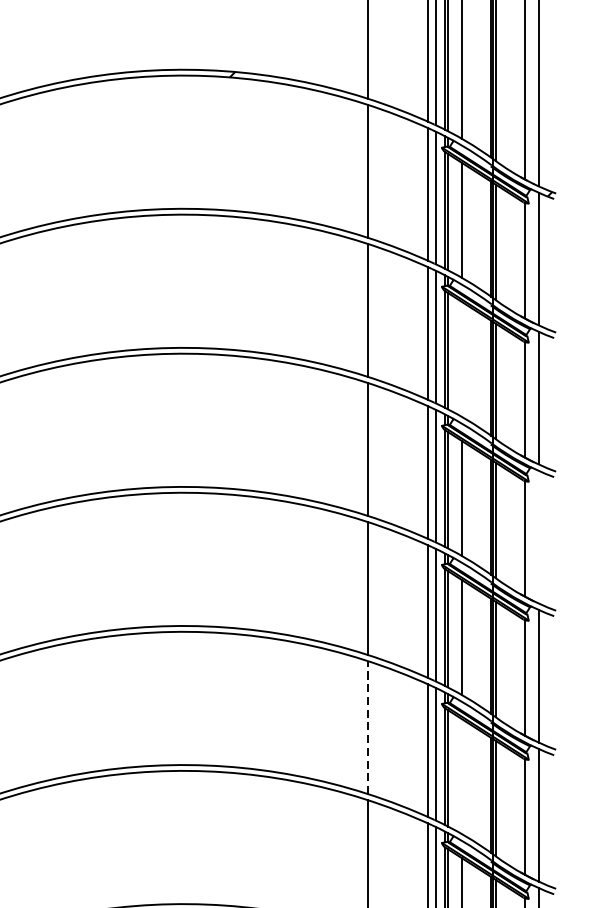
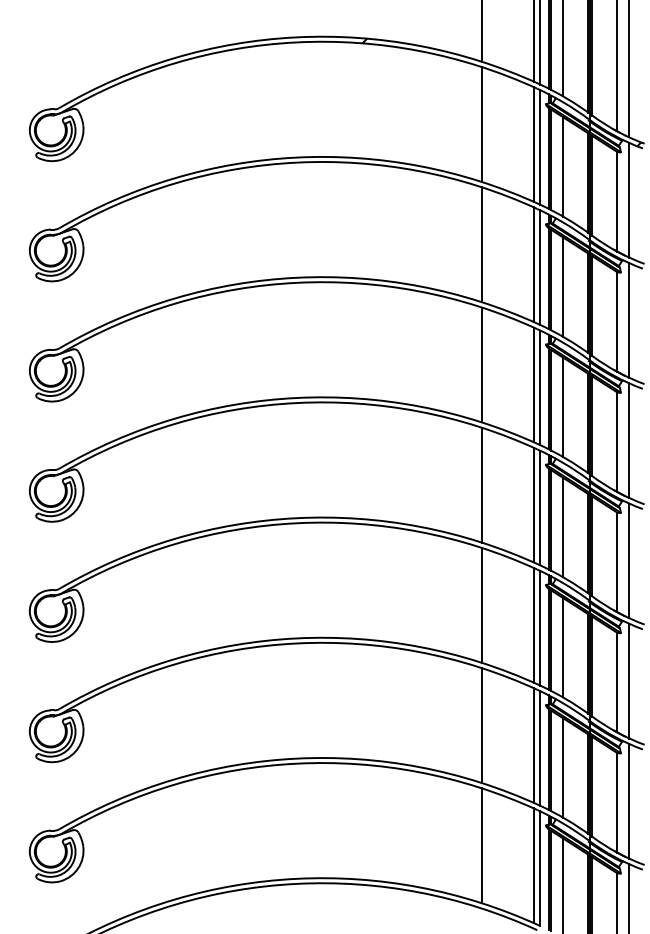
line: (462, 358) -> (563, 286), added
line: (538, 536) -> (629, 440), added
line: (368, 726) -> (482, 604), dashed -> solid
line: (462, 776) -> (563, 647), added

